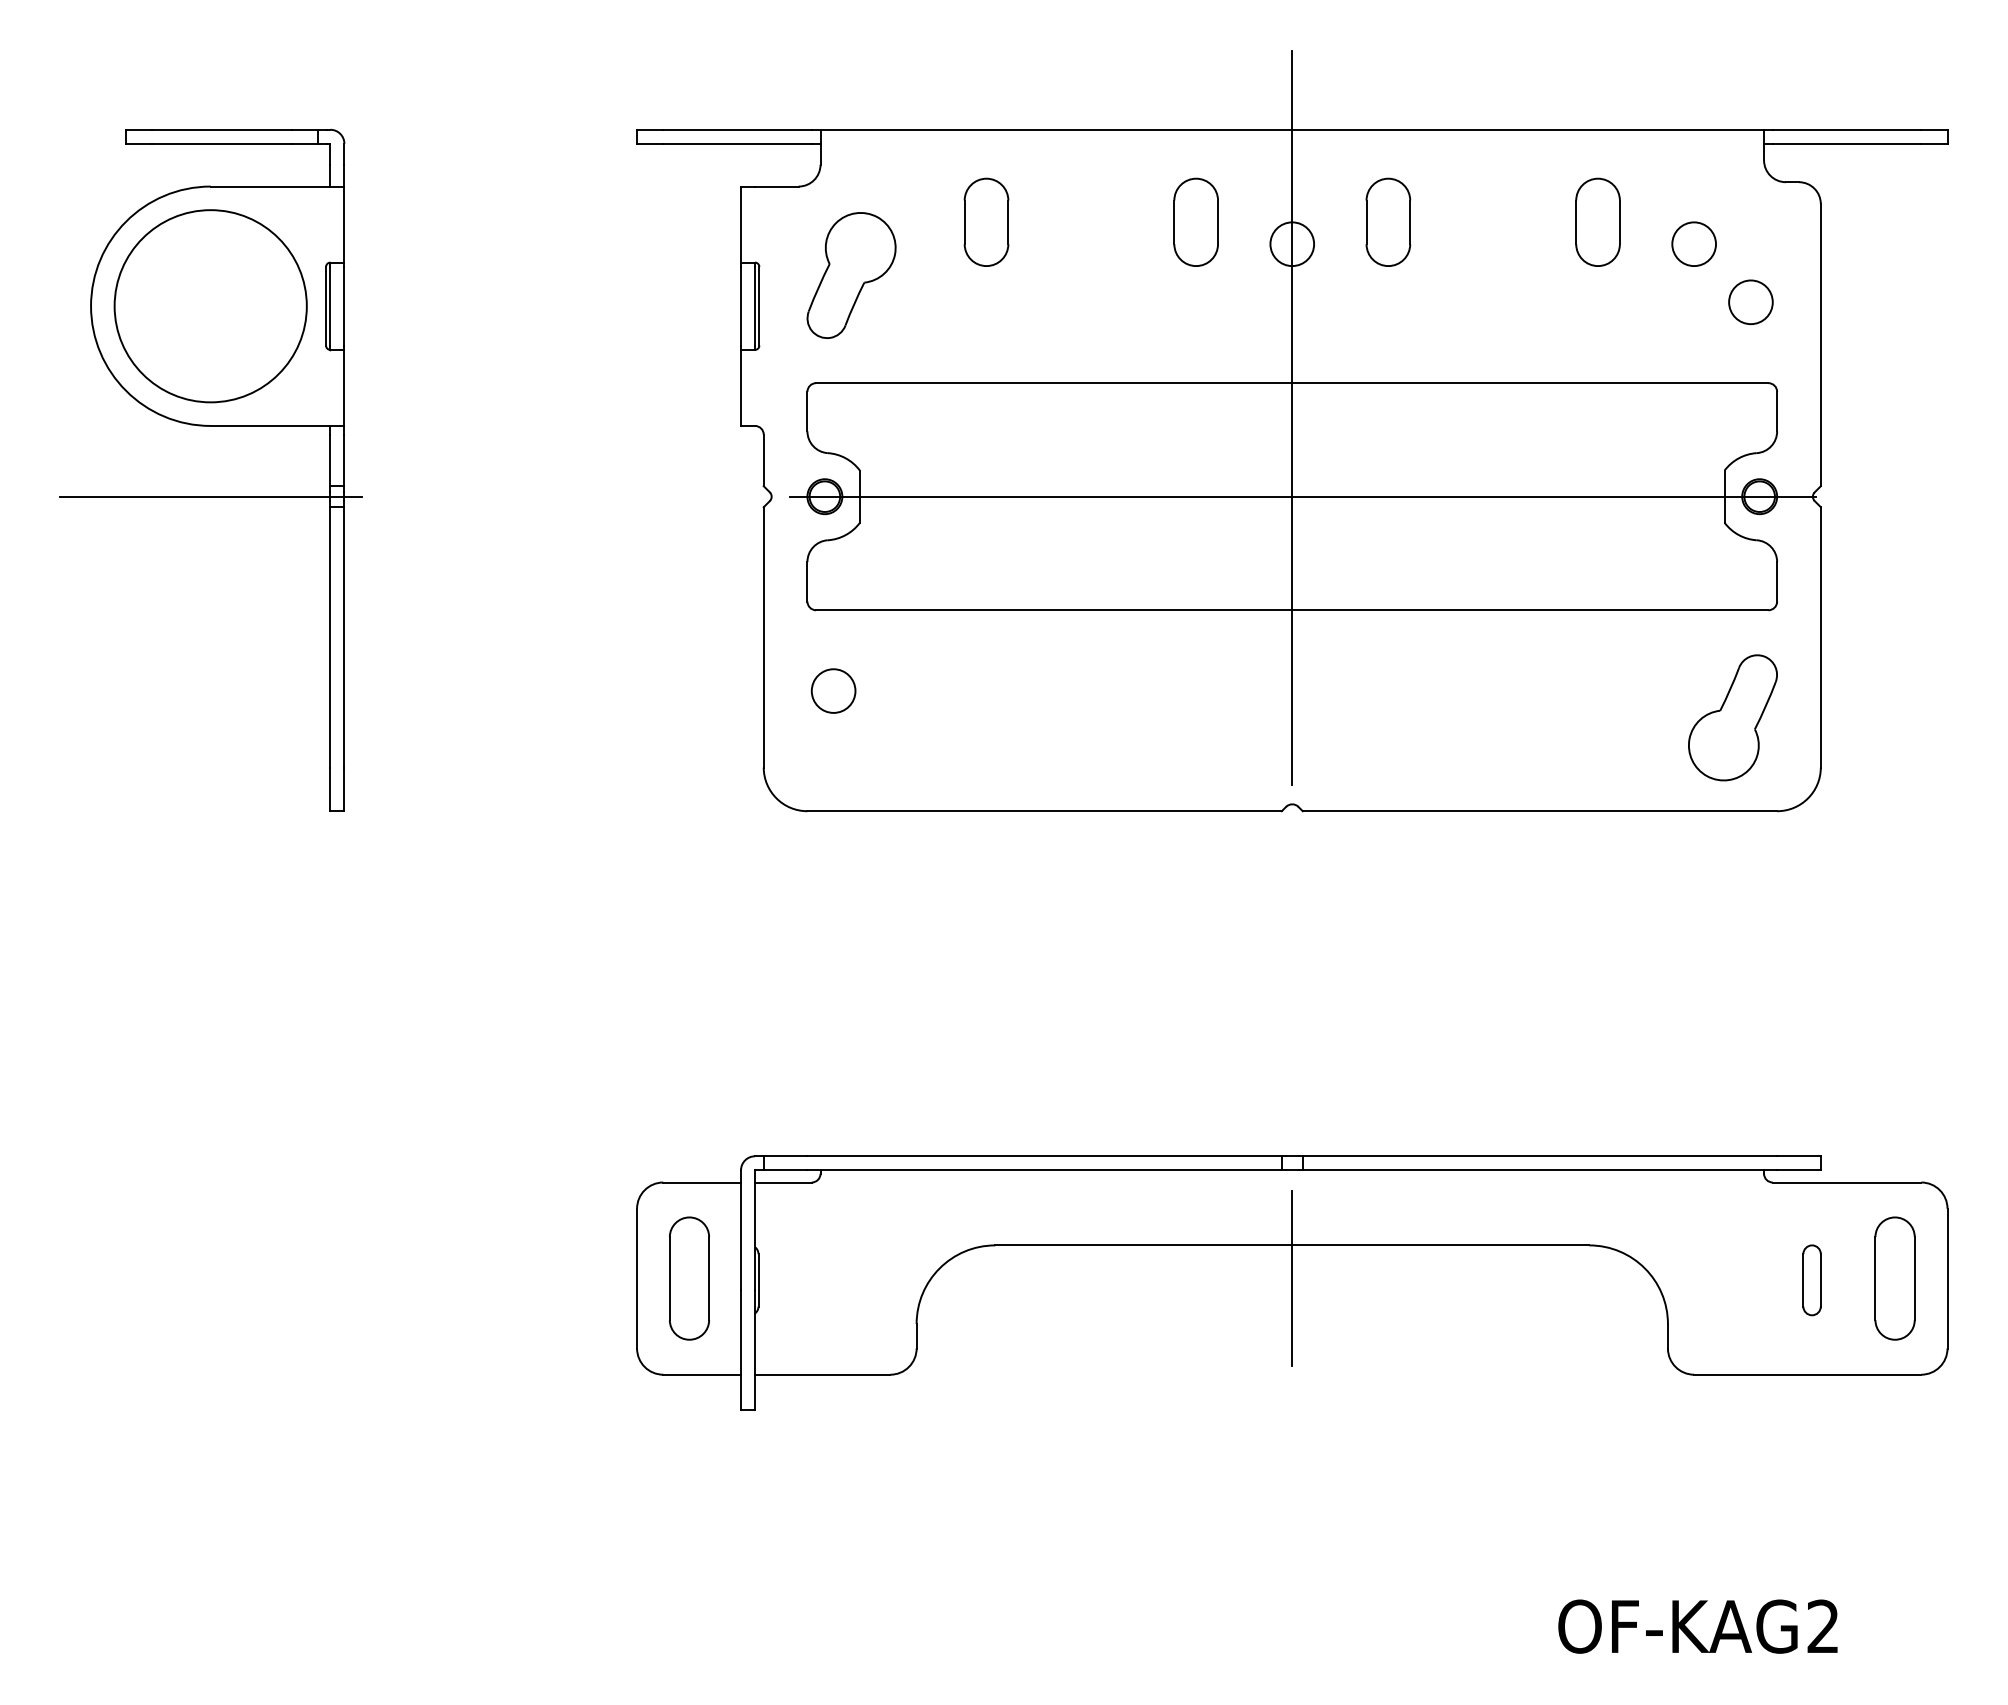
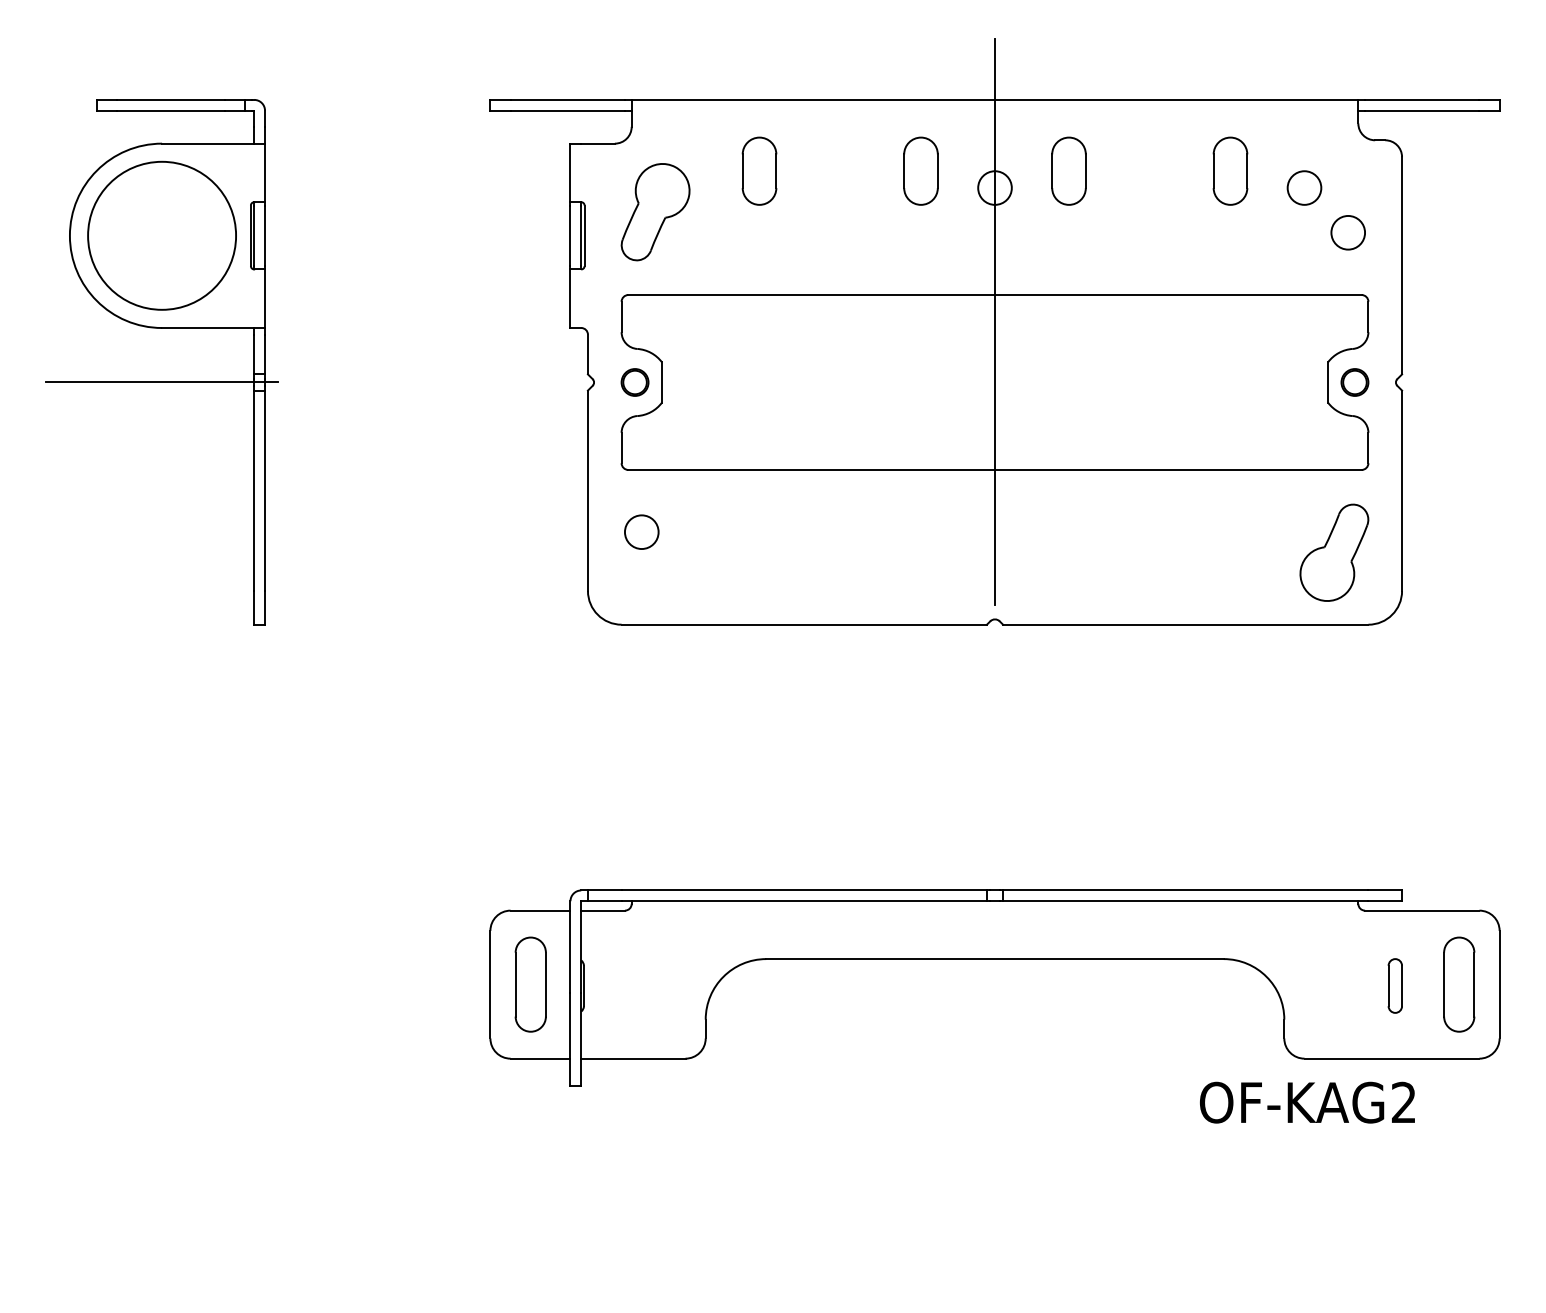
line: (1303, 496) -> (1003, 382), removed
line: (1292, 1278) -> (995, 984), removed
text: (1698, 1626) -> (1307, 1102), moved

